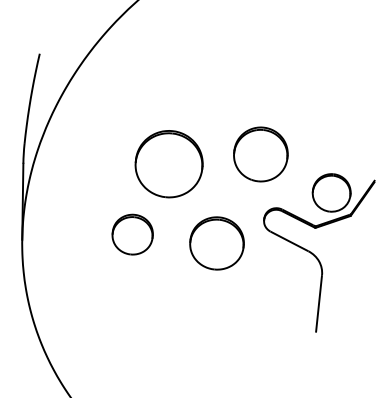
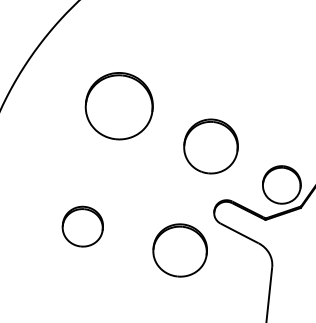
part: (168, 164) -> (118, 106), moved
part: (216, 243) -> (179, 250), moved

